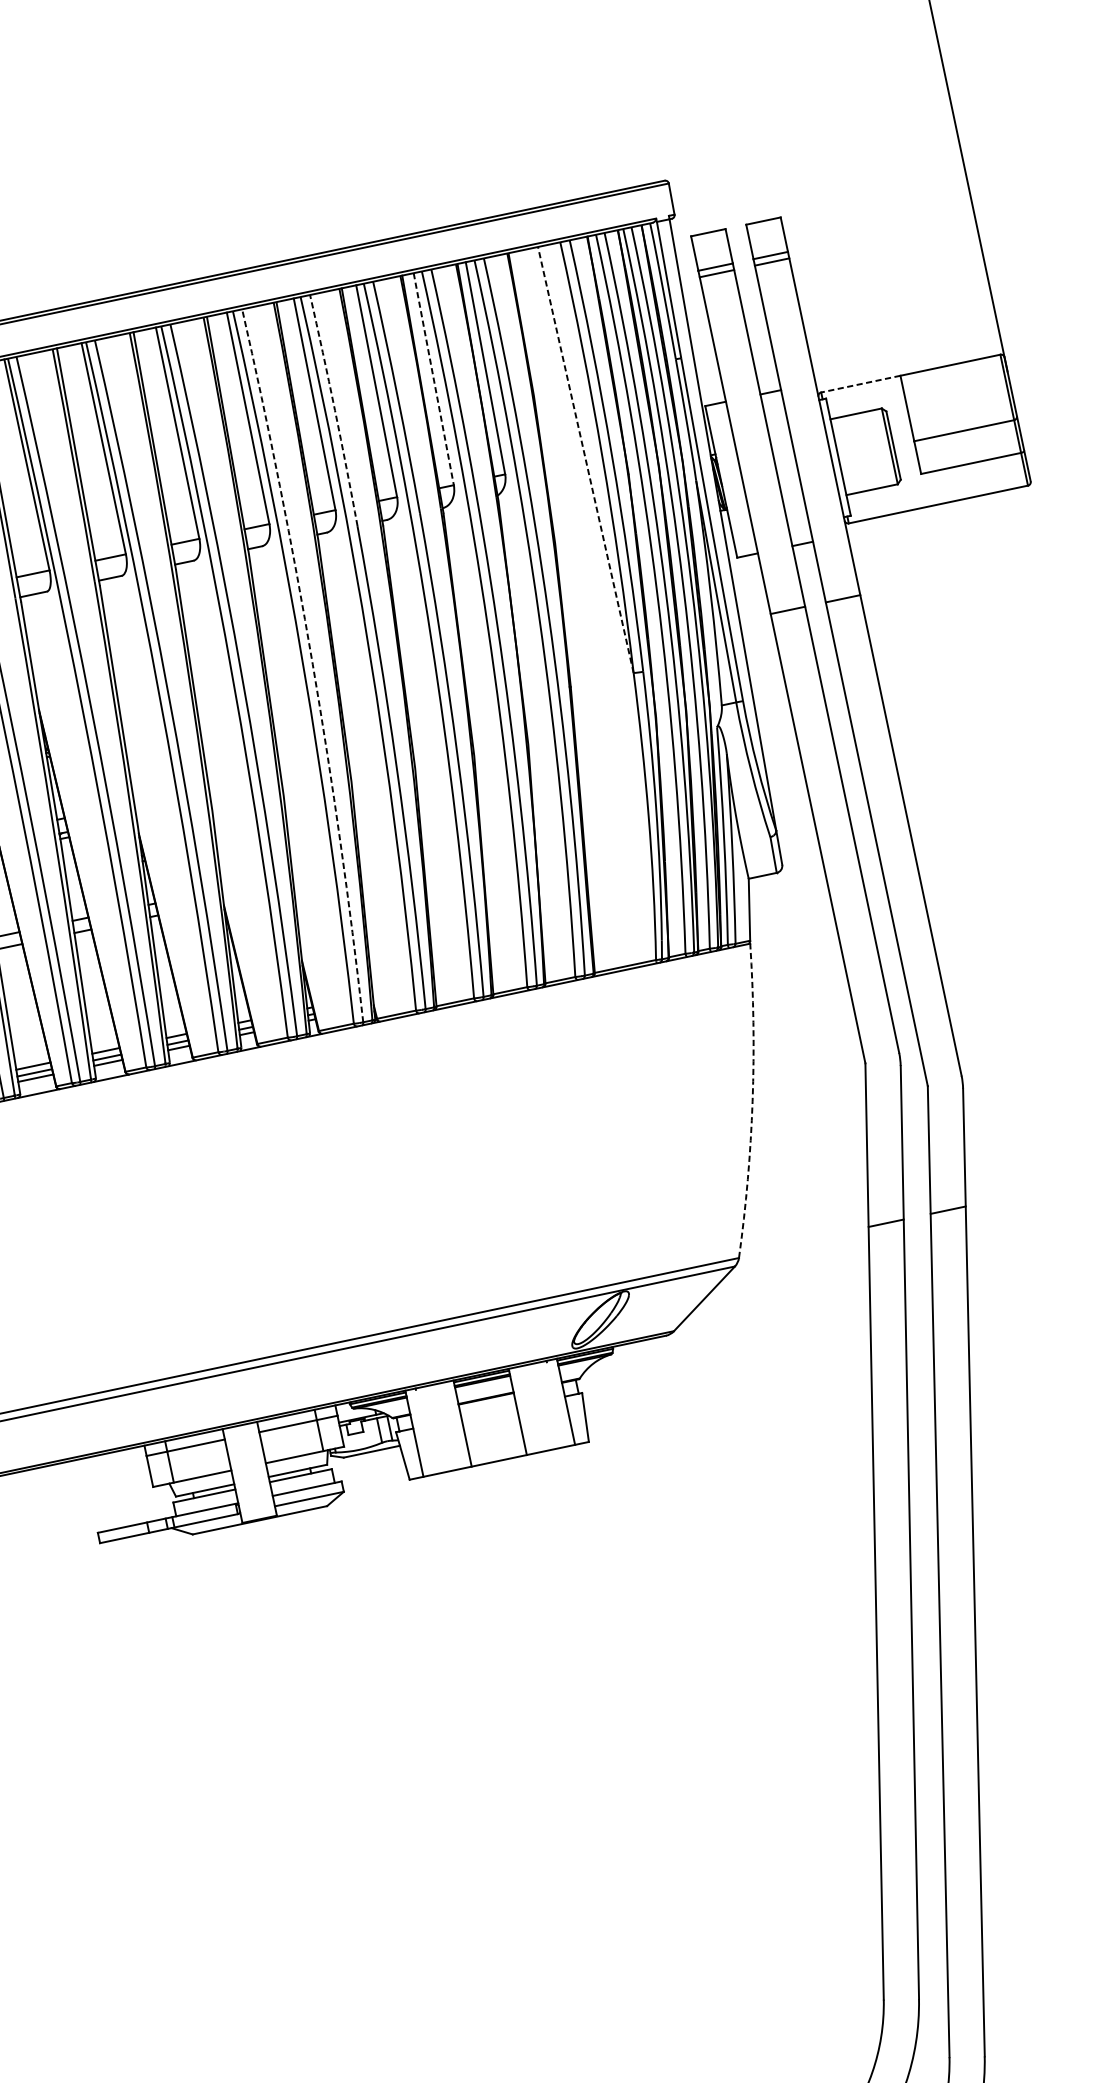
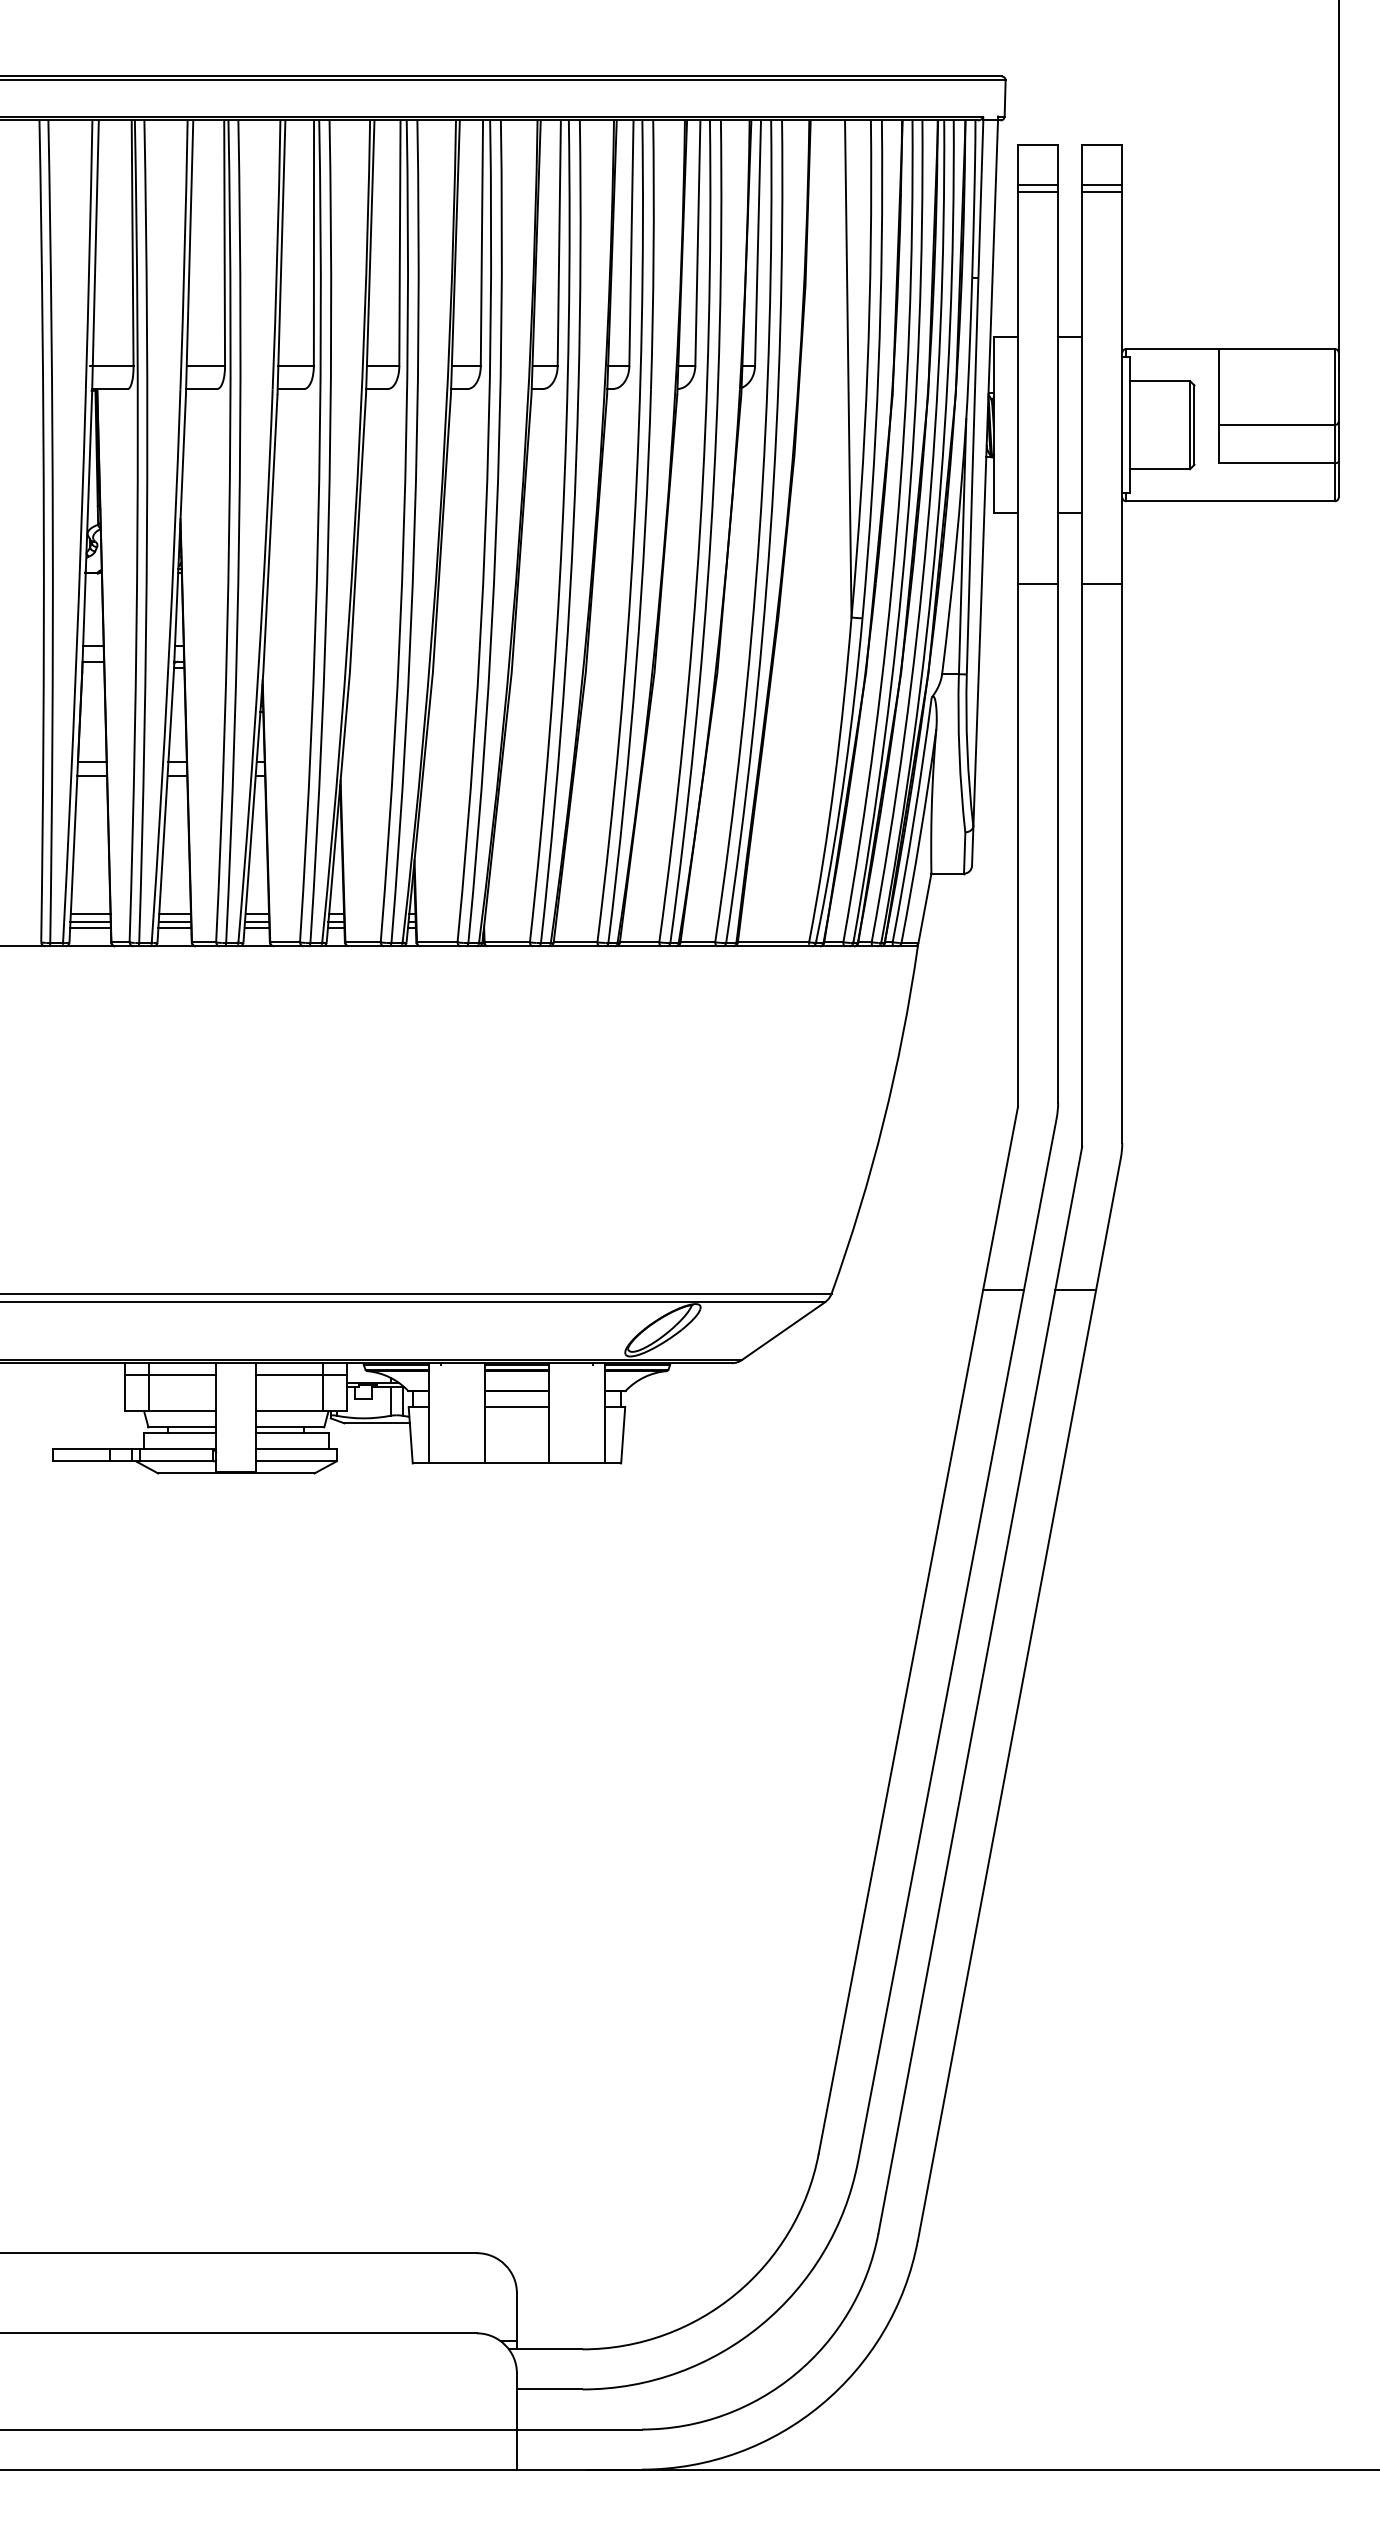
line: (433, 379) -> (697, 243), dashed -> solid
line: (859, 383) -> (1171, 348), dashed -> solid
arc: (334, 410) -> (580, 254), dashed -> solid
line: (585, 459) -> (848, 368), dashed -> solid
arc: (313, 664) -> (496, 532), dashed -> solid
arc: (752, 1101) -> (883, 1122), dashed -> solid
line: (488, 1412) -> (516, 1407), added

